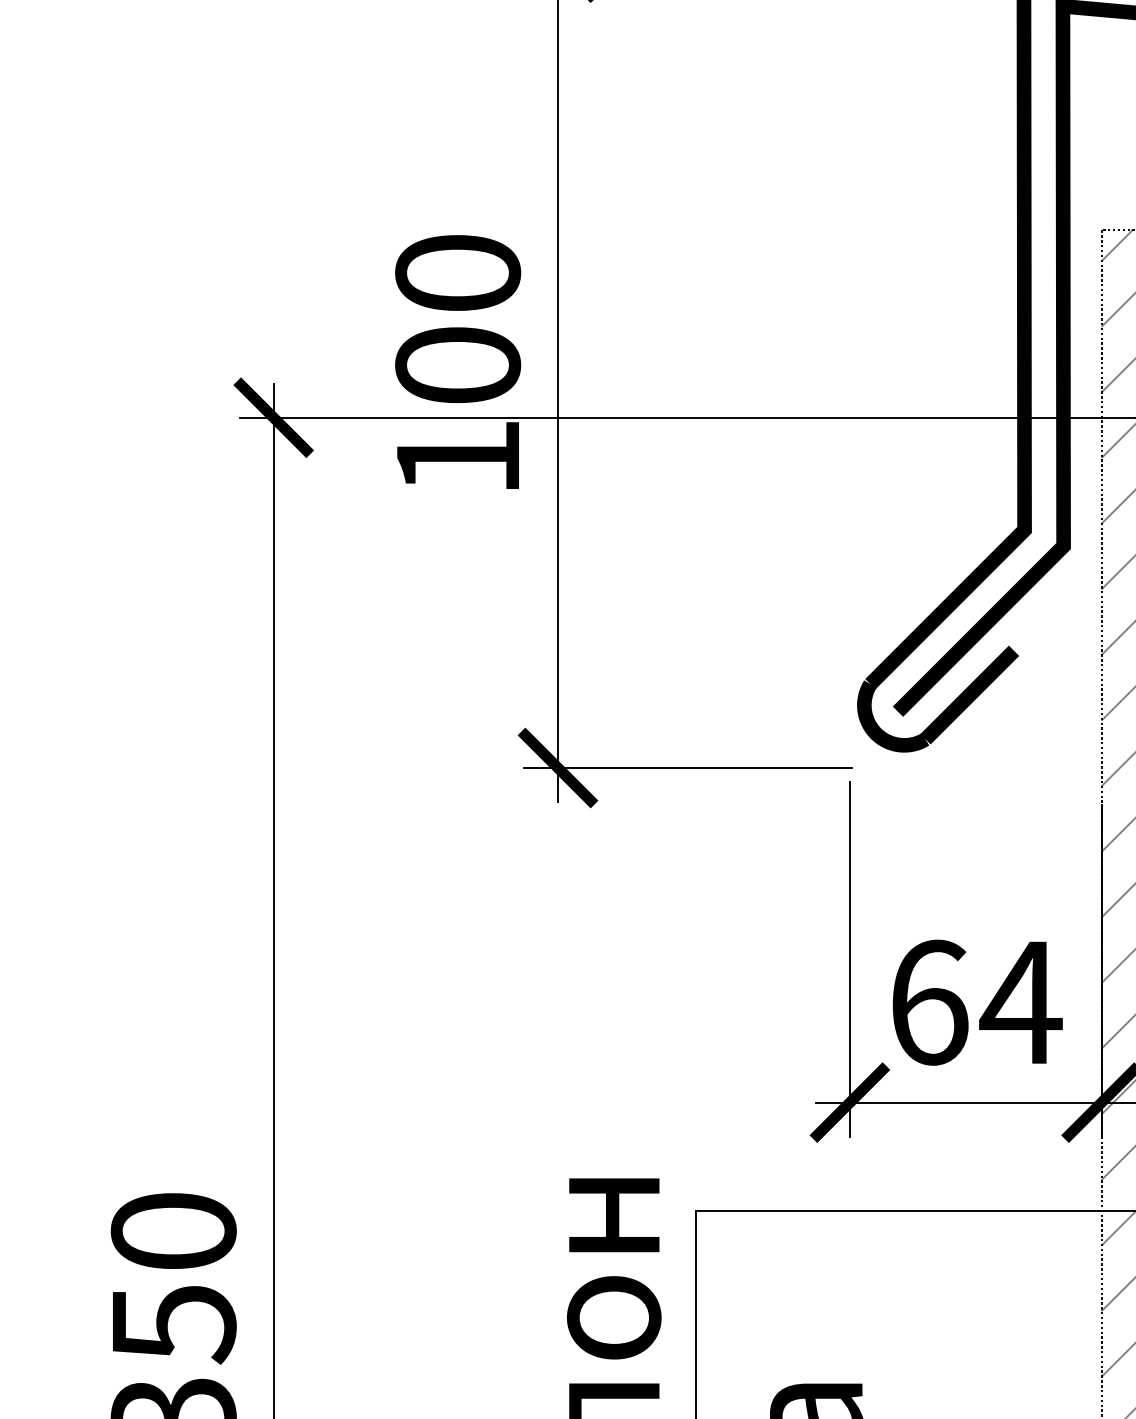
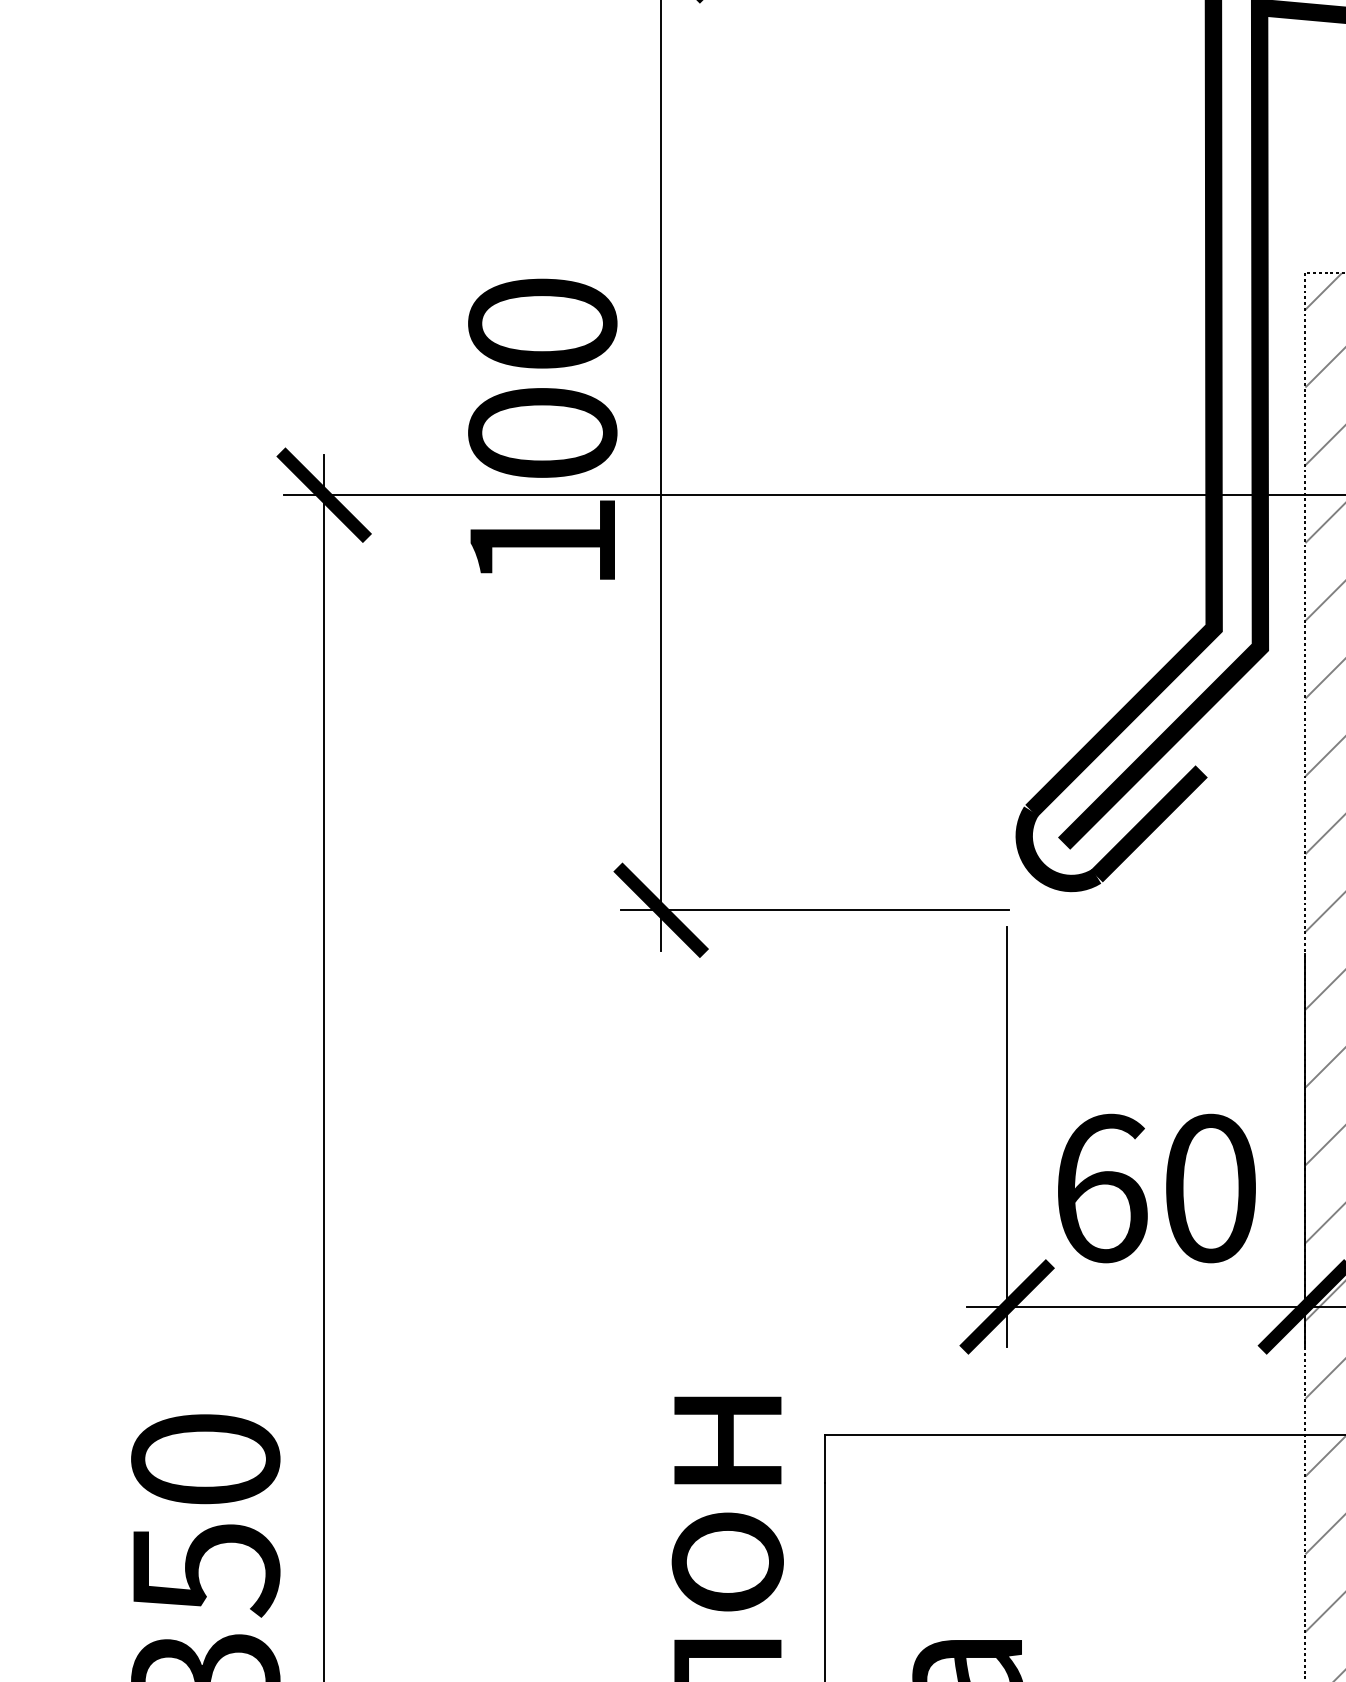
text: (1020, 1002) -> (1209, 1188), 64 -> 60

